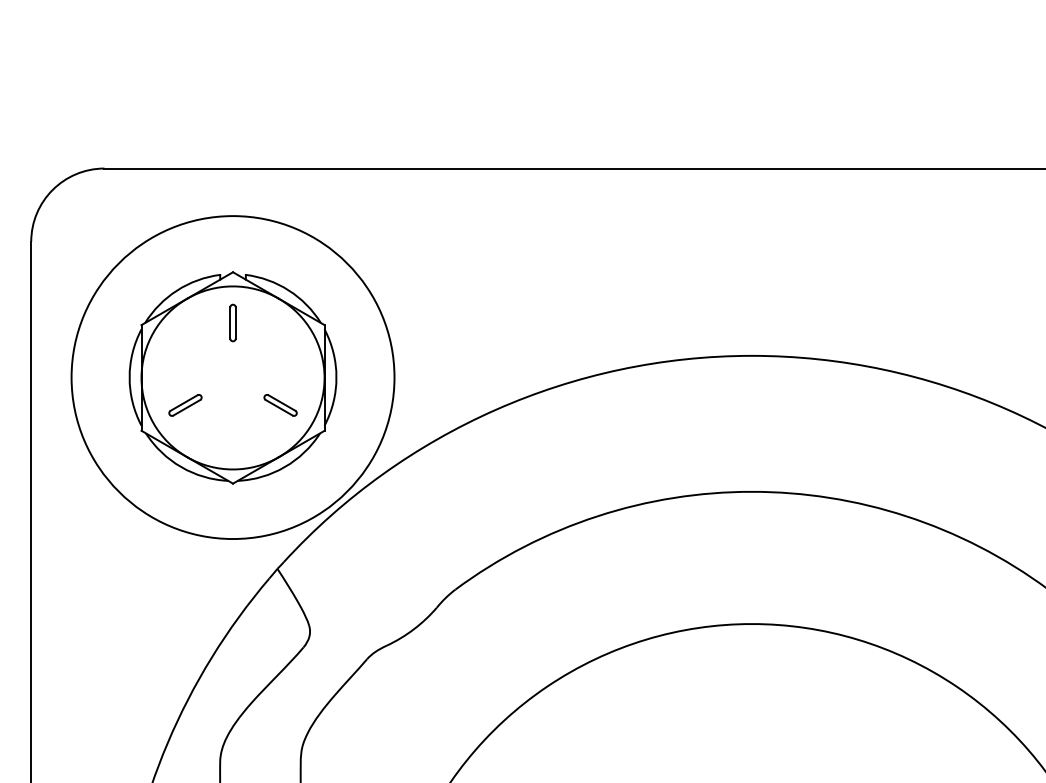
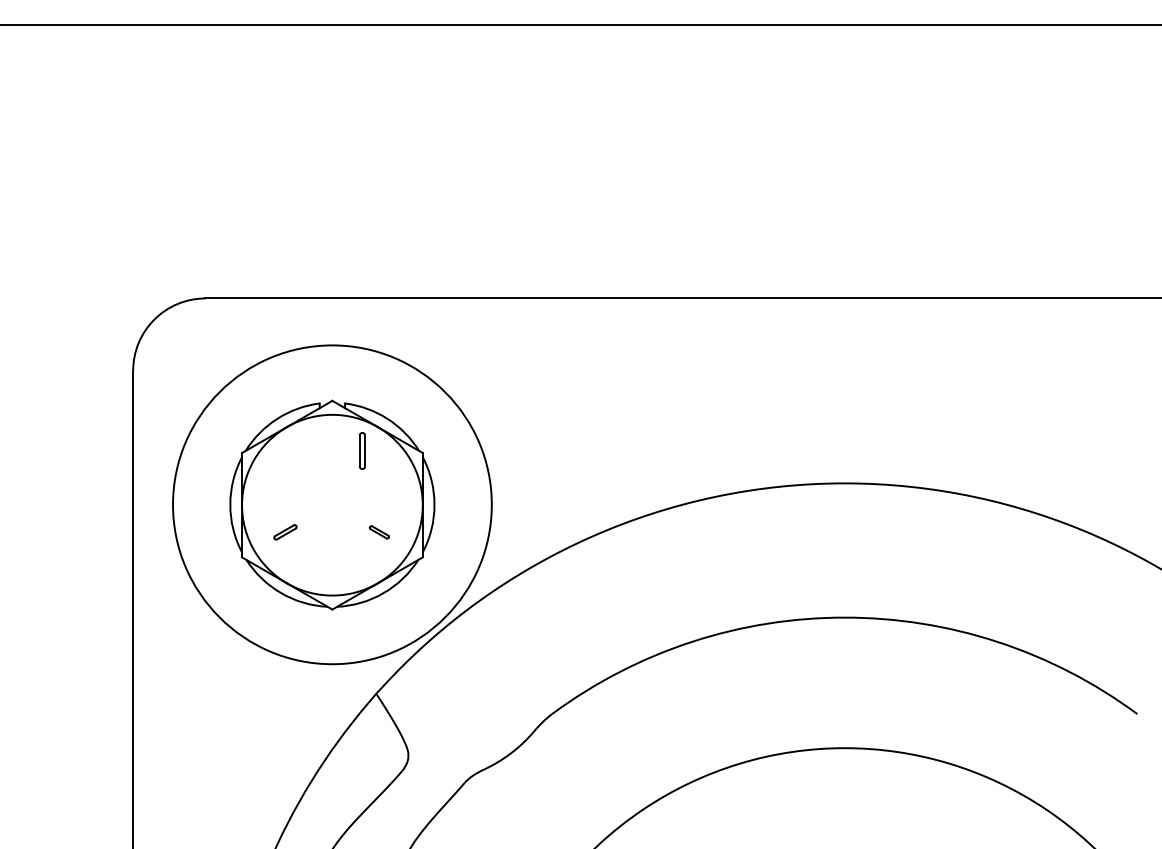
part: (232, 322) -> (361, 450), moved
part: (185, 405) -> (285, 532), size x0.7
part: (280, 405) -> (379, 532), size x0.6

